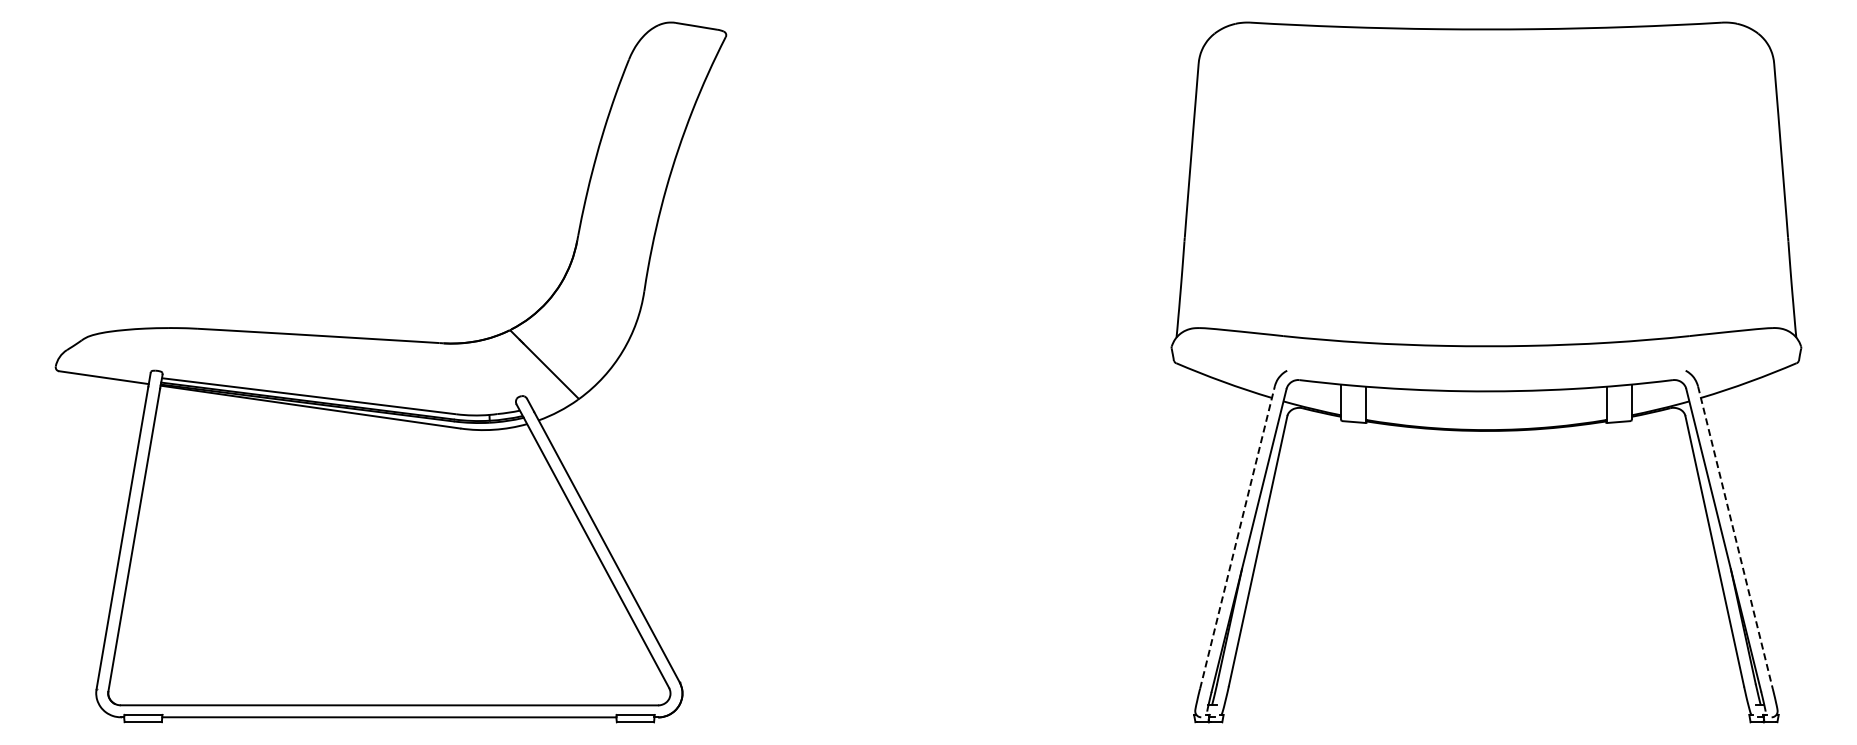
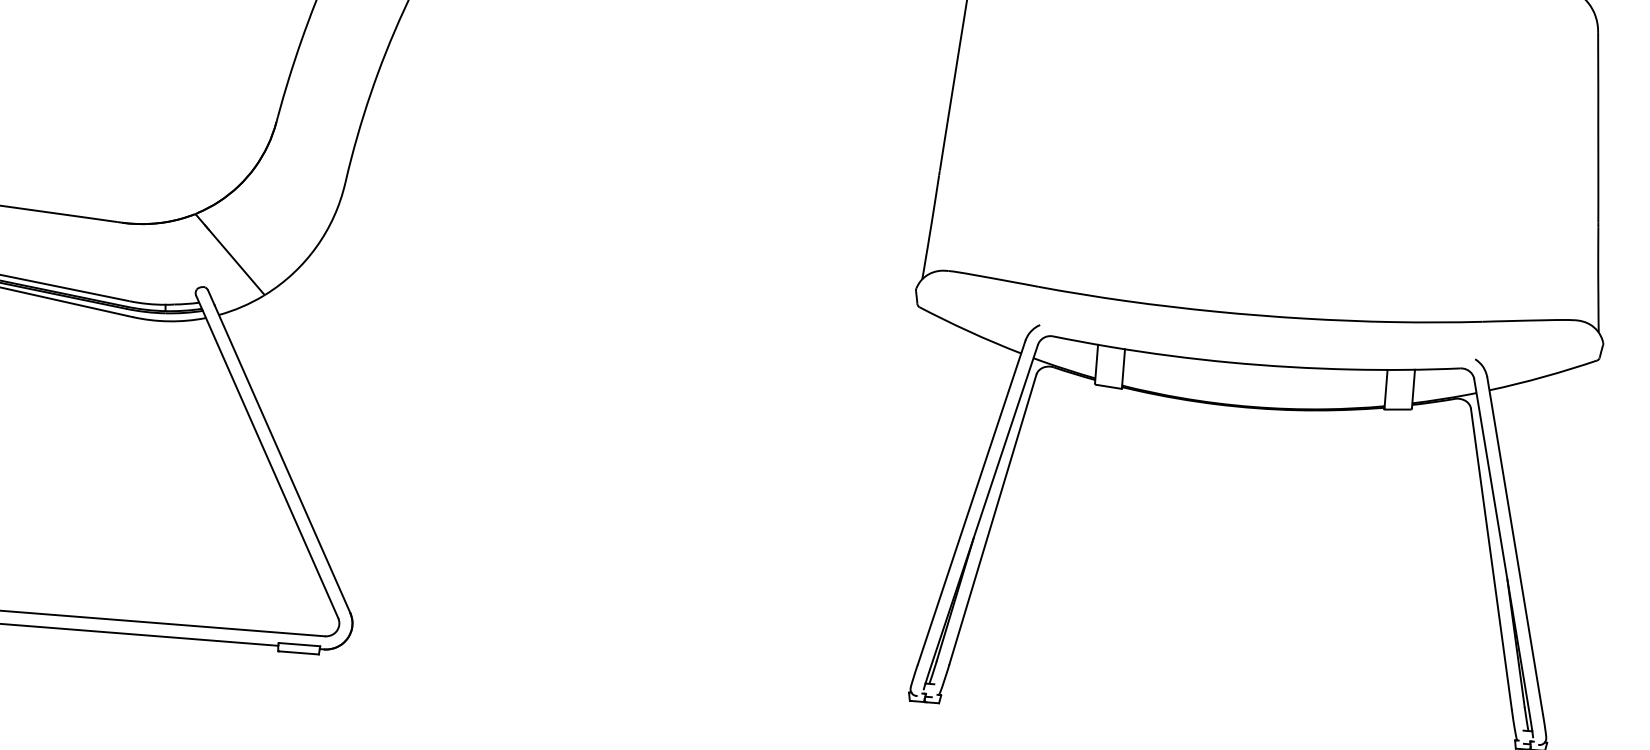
line: (1237, 537) -> (971, 502), dashed -> solid
line: (1735, 537) -> (1515, 545), dashed -> solid

